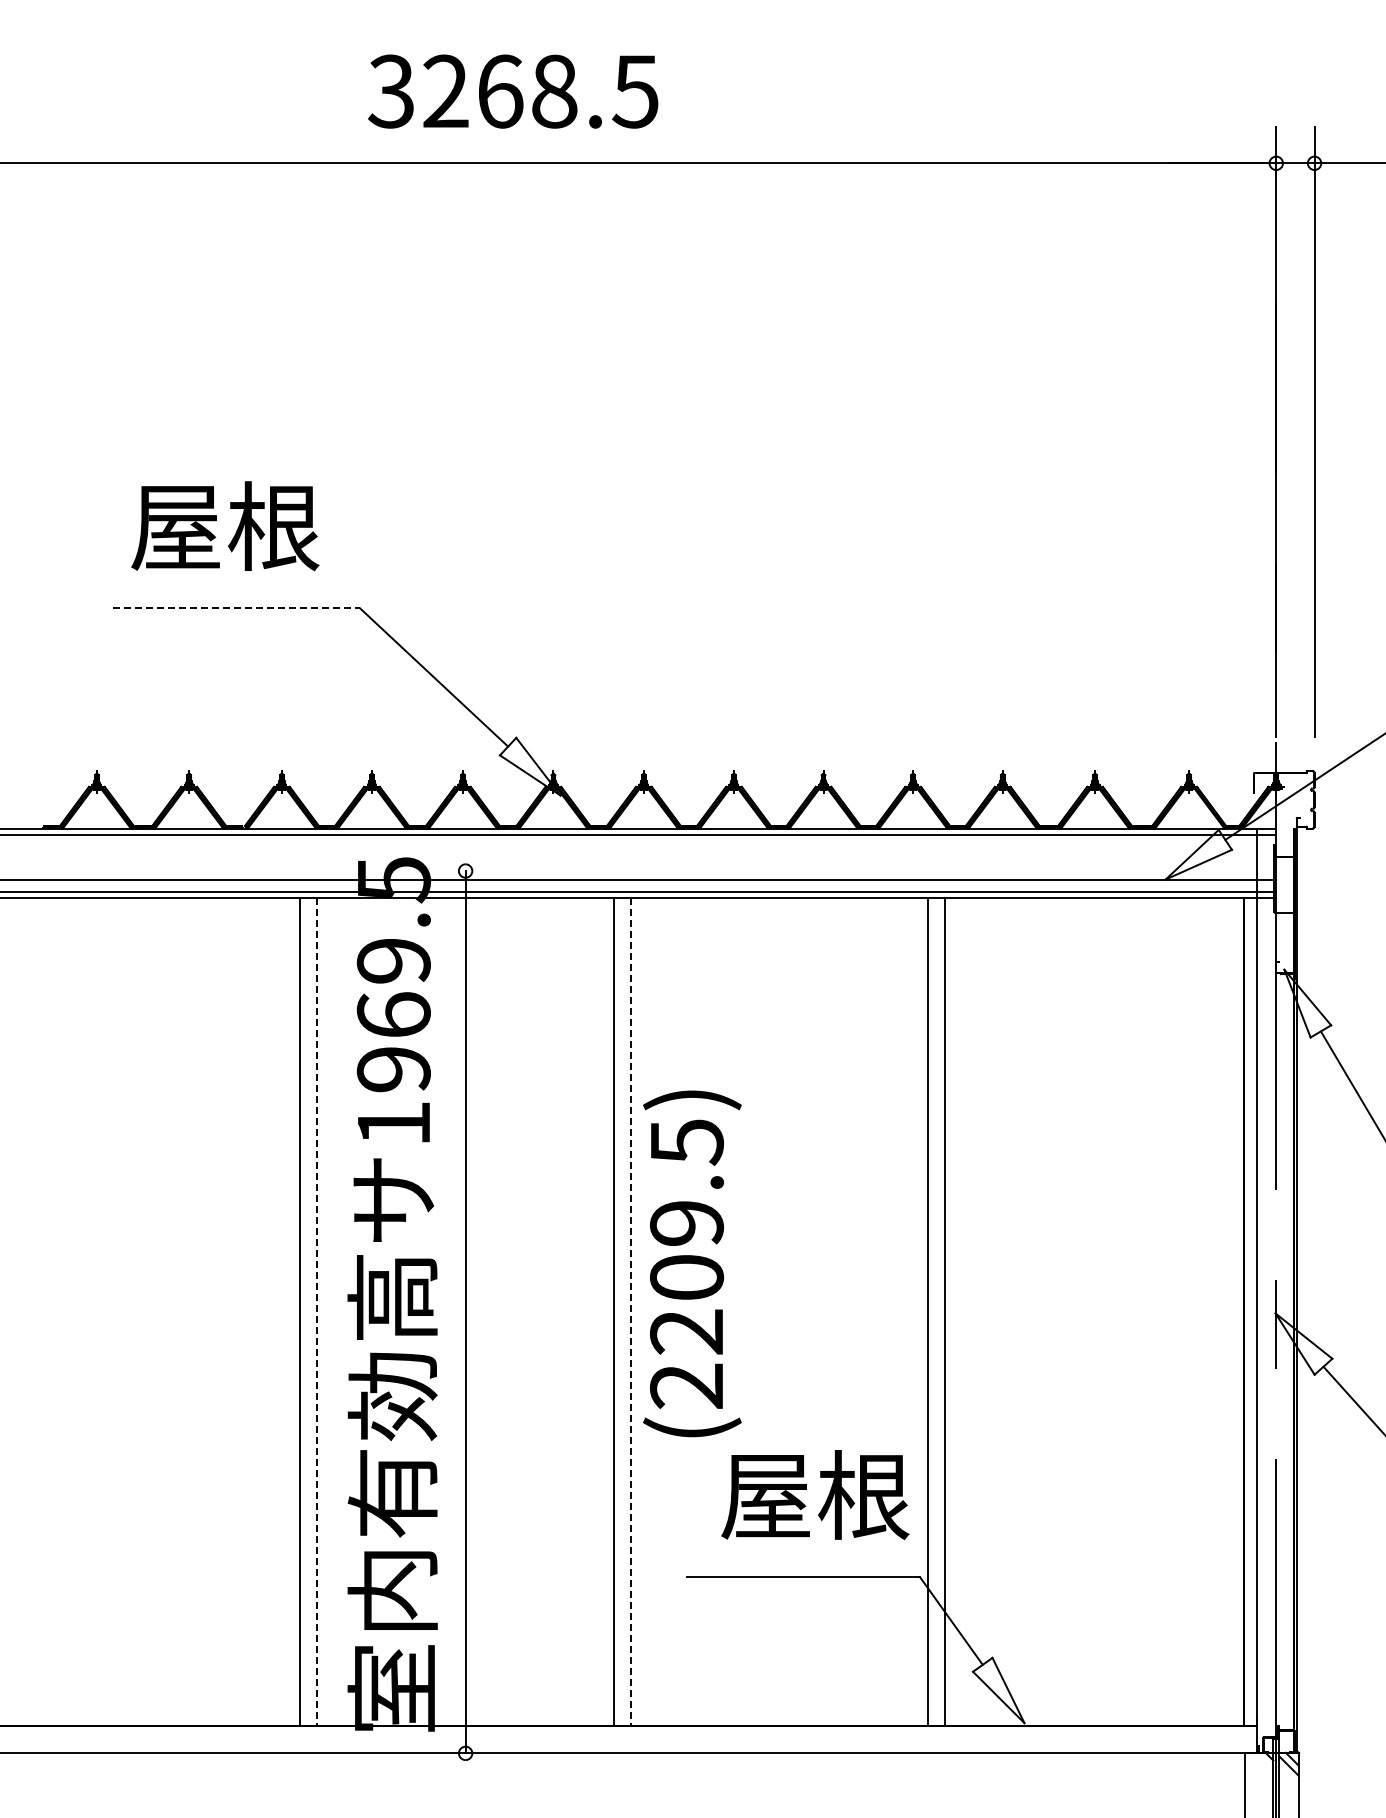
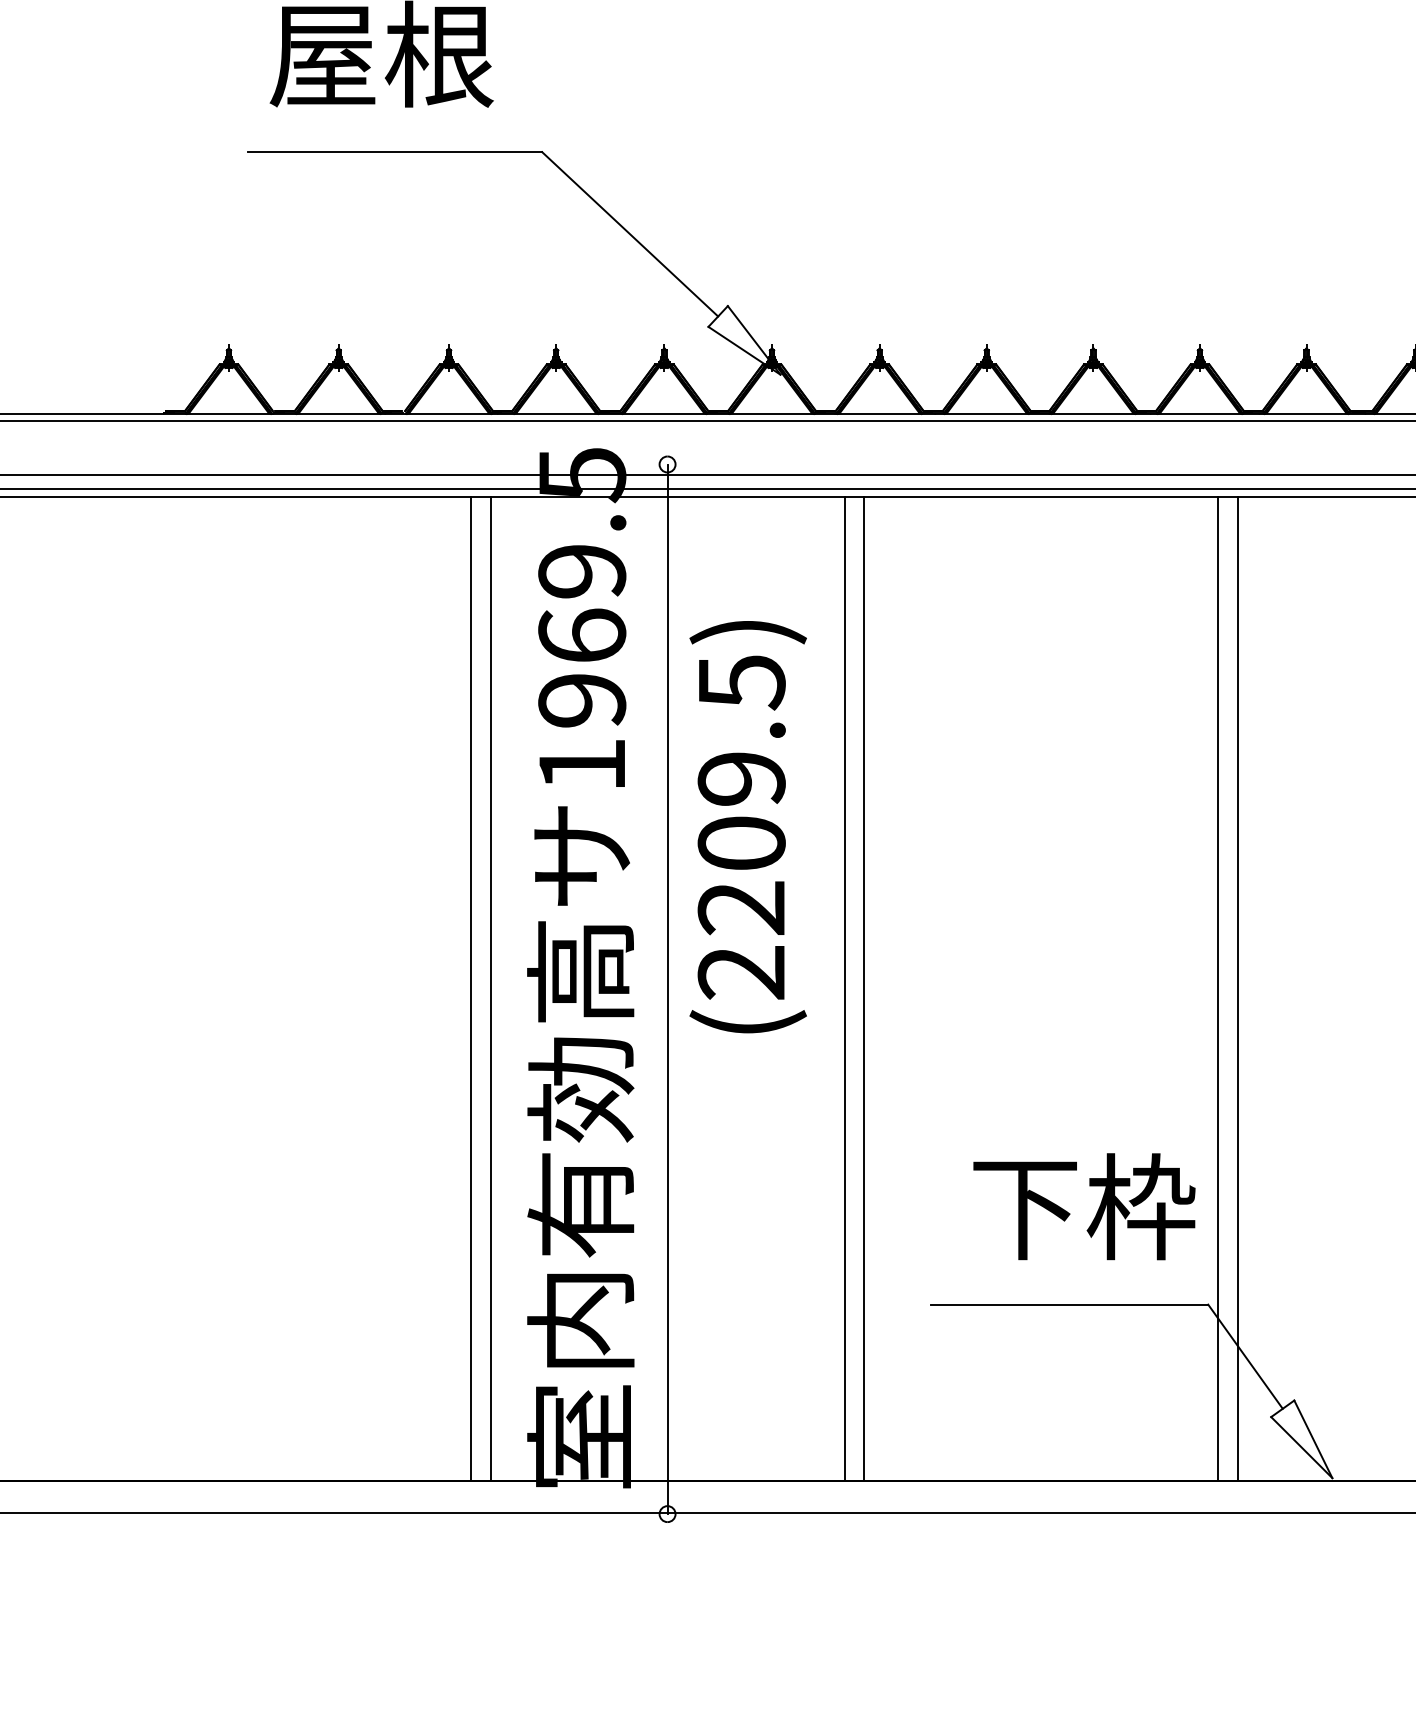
line: (236, 608) -> (395, 152), dashed -> solid
text: (692, 1263) -> (748, 826), moved
line: (316, 1312) -> (490, 989), dashed -> solid
line: (630, 1312) -> (863, 989), dashed -> solid
text: (815, 1494) -> (1083, 1206), 屋根 -> 下枠

